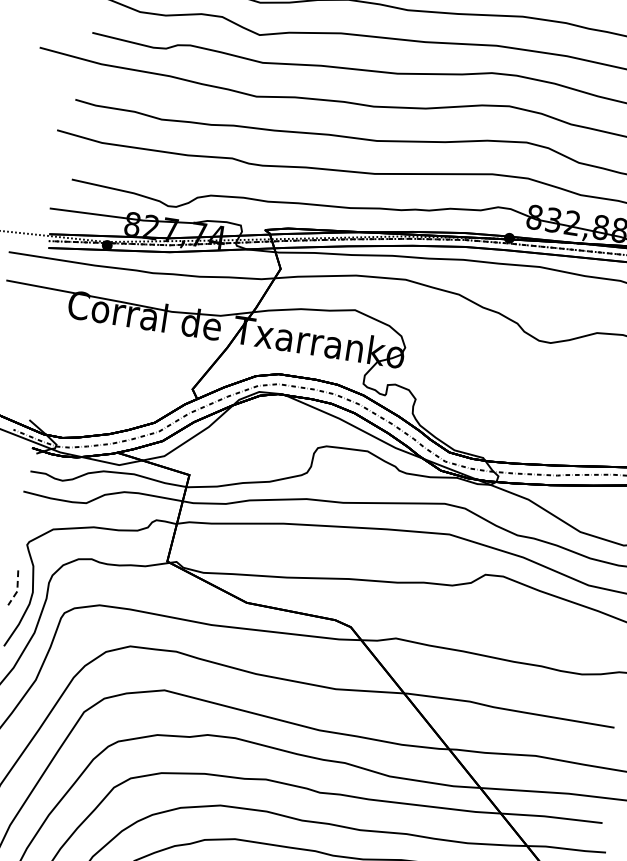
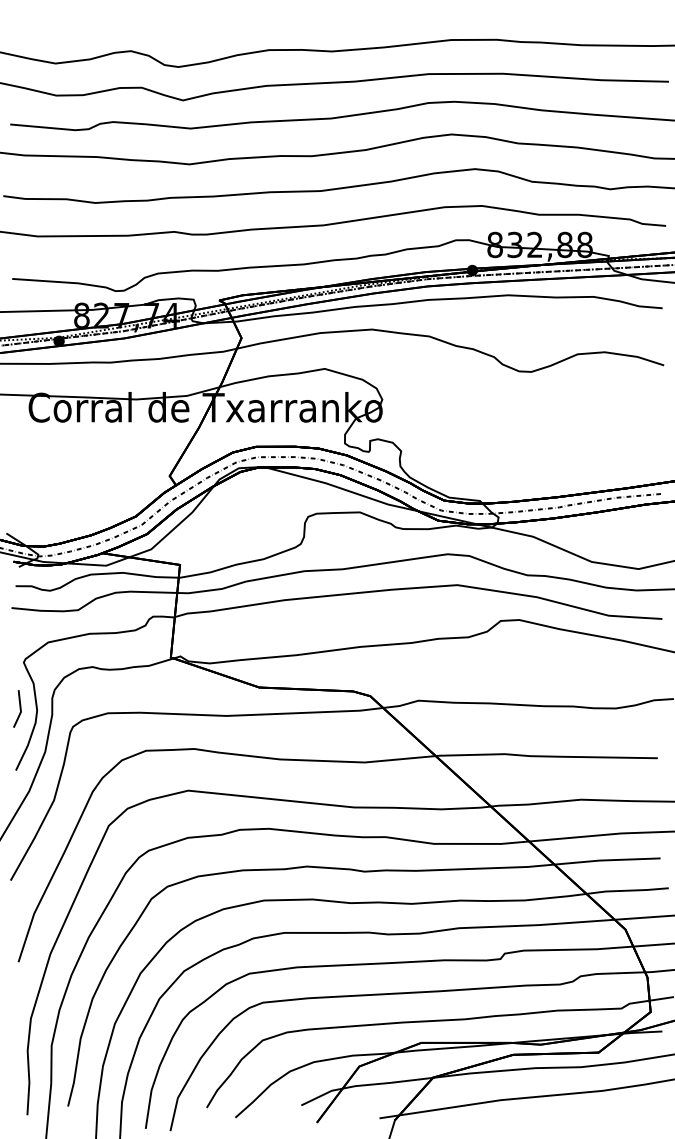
line: (17, 589) -> (20, 710), dashed -> solid

